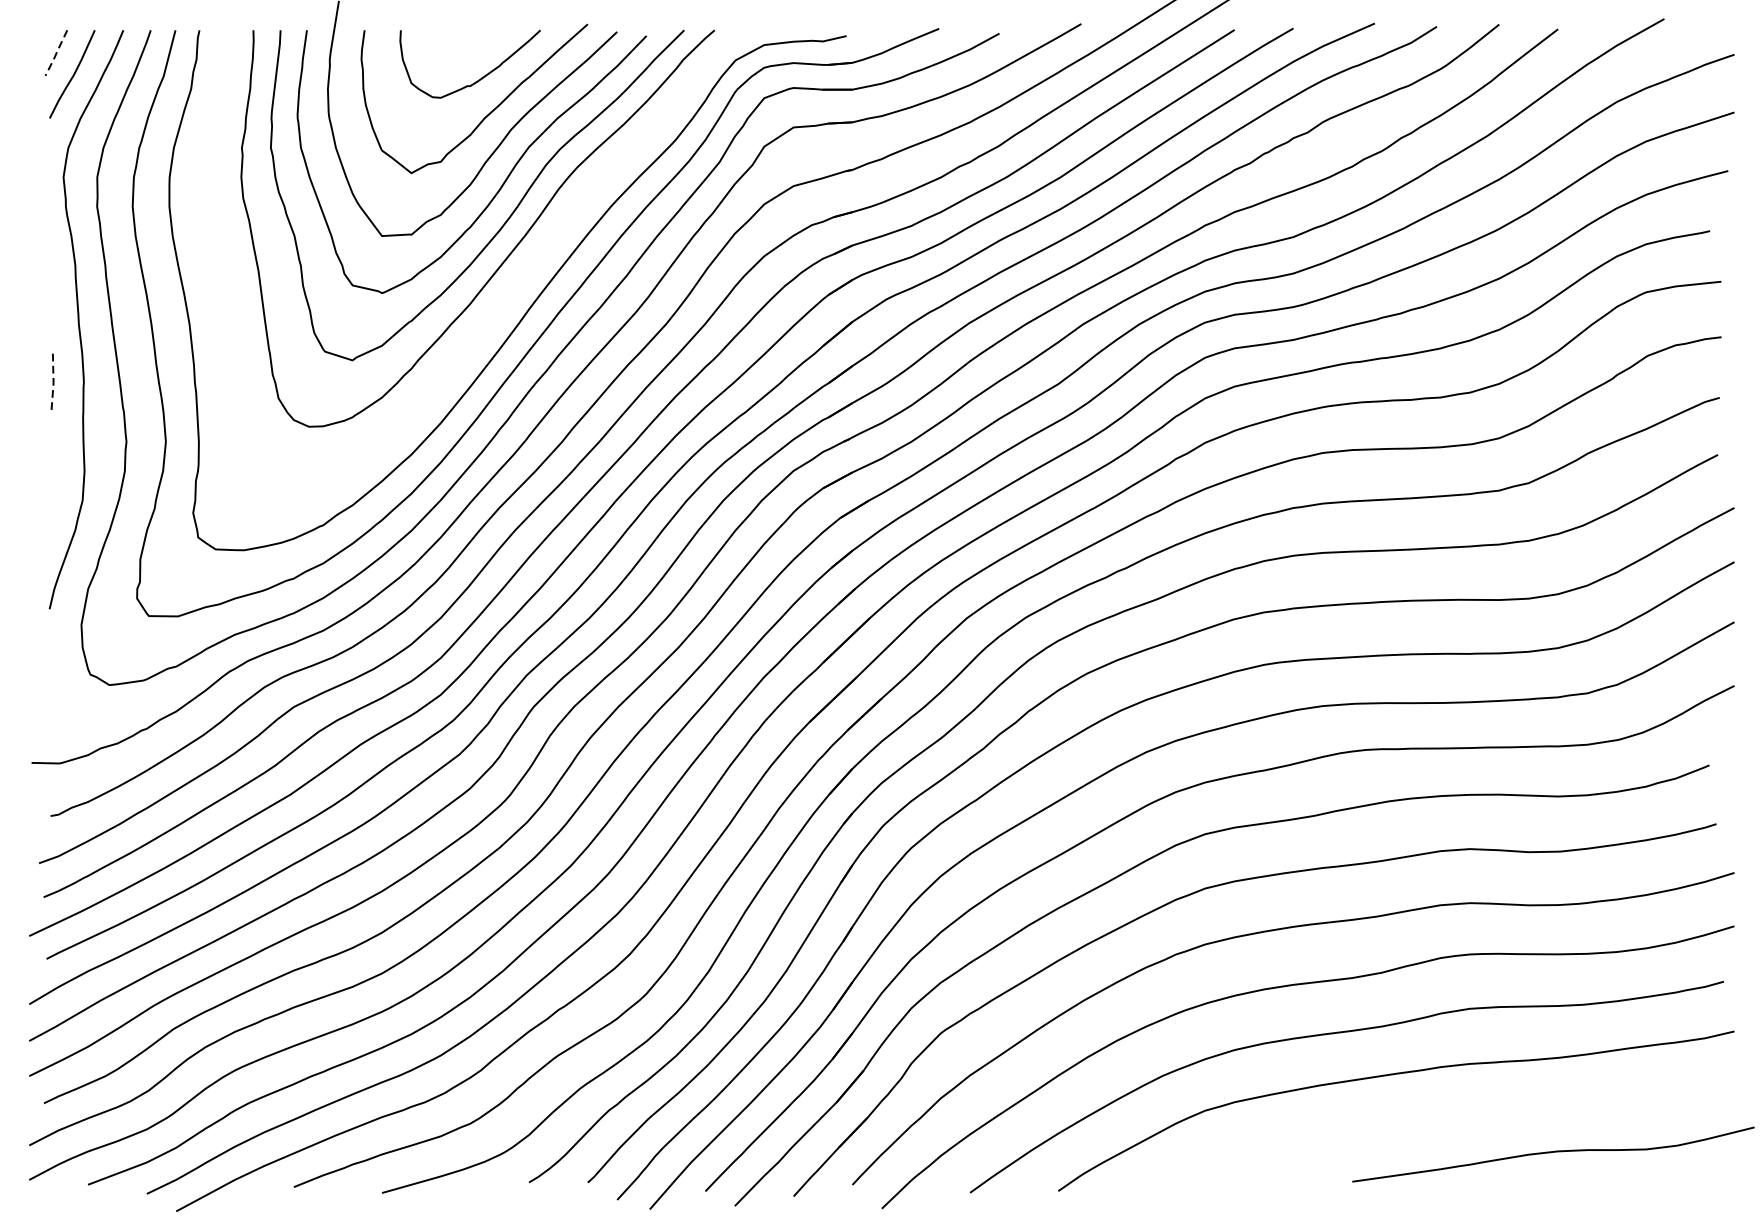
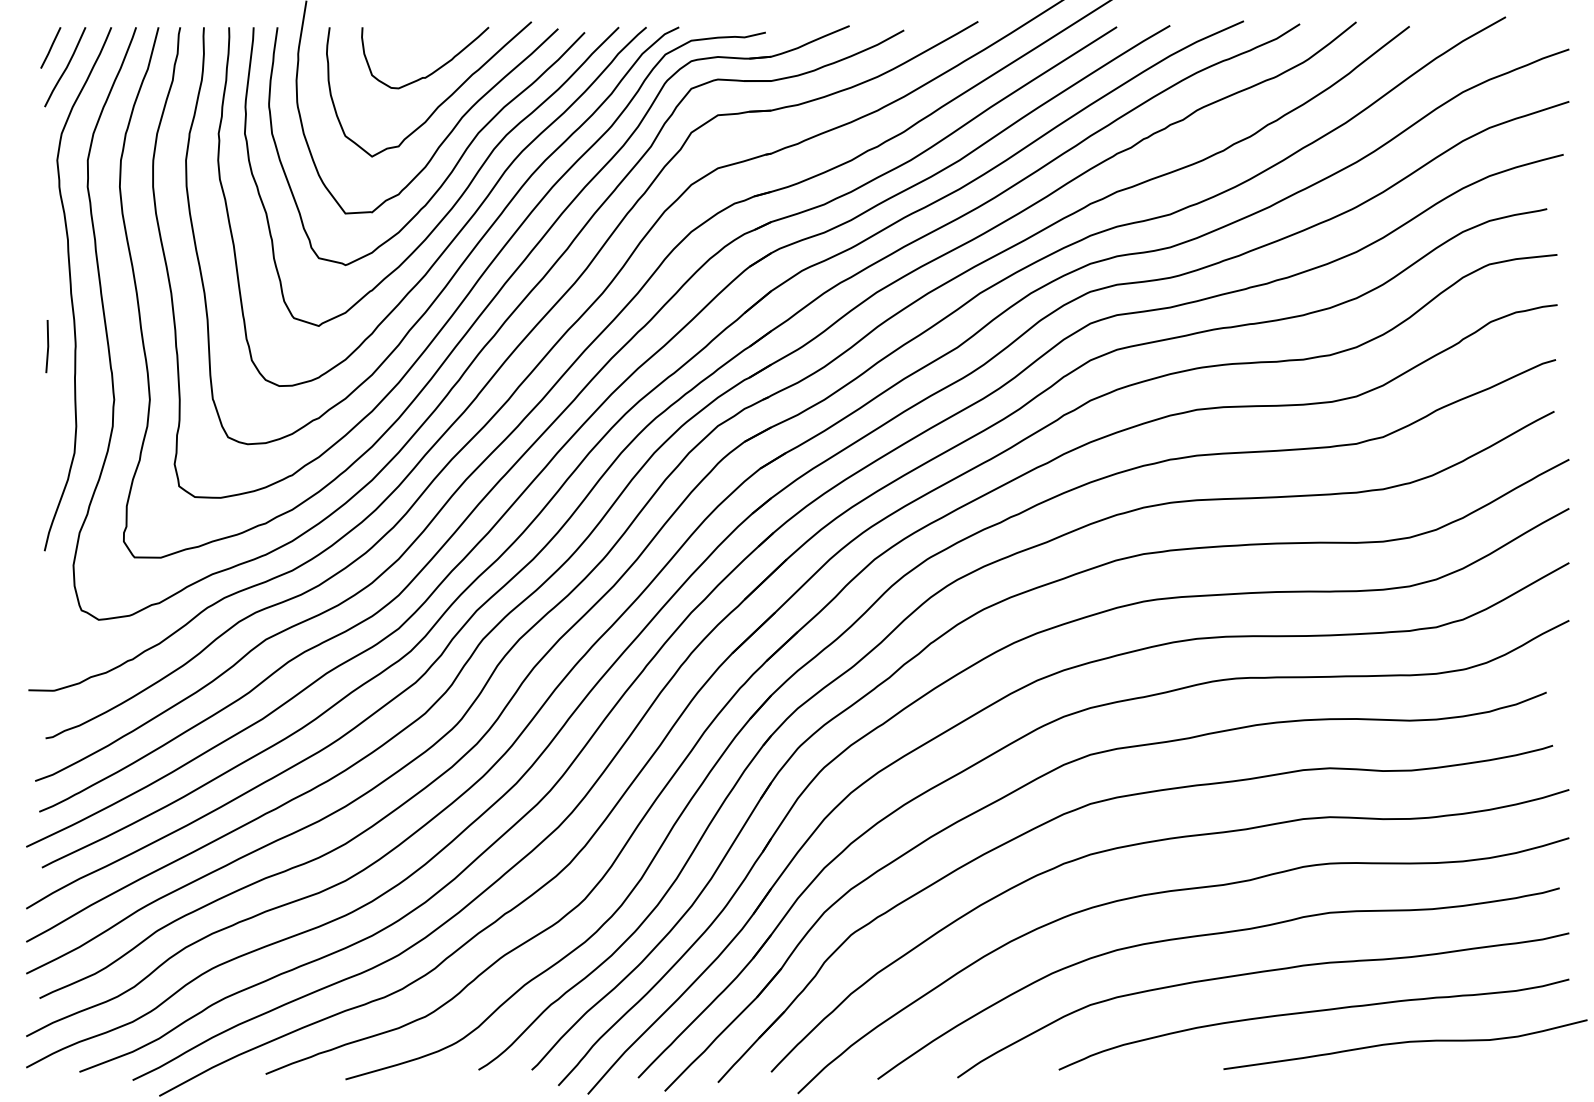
line: (56, 53) -> (50, 48), dashed -> solid
curve: (512, 287) -> (463, 260), added
line: (53, 383) -> (48, 346), dashed -> solid
curve: (1451, 1119) -> (1313, 1012), added

